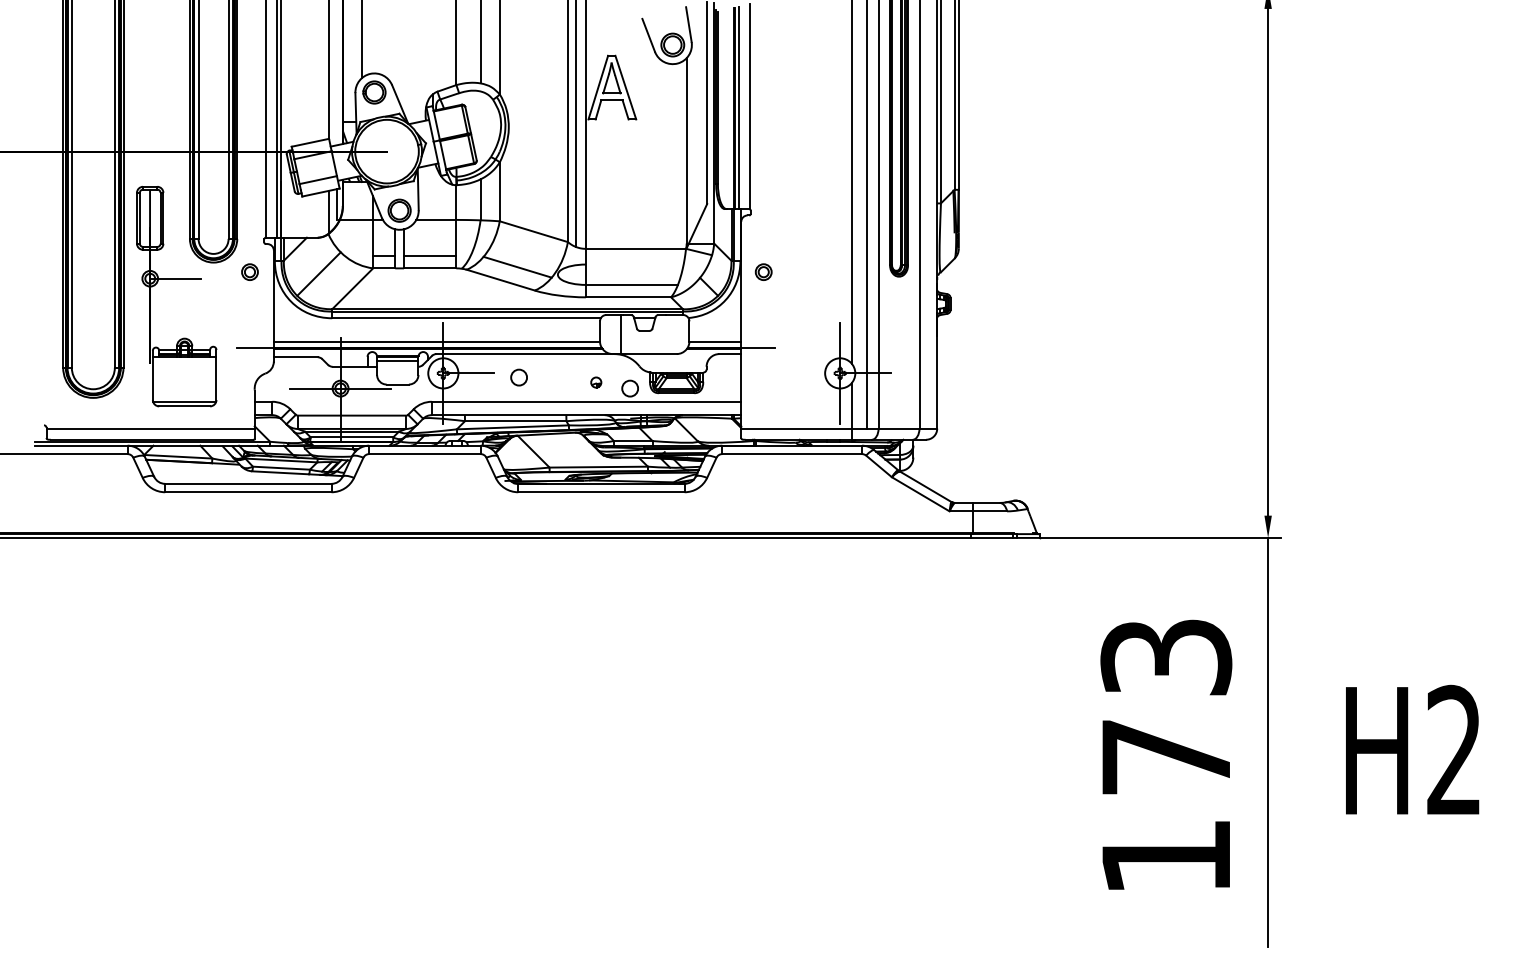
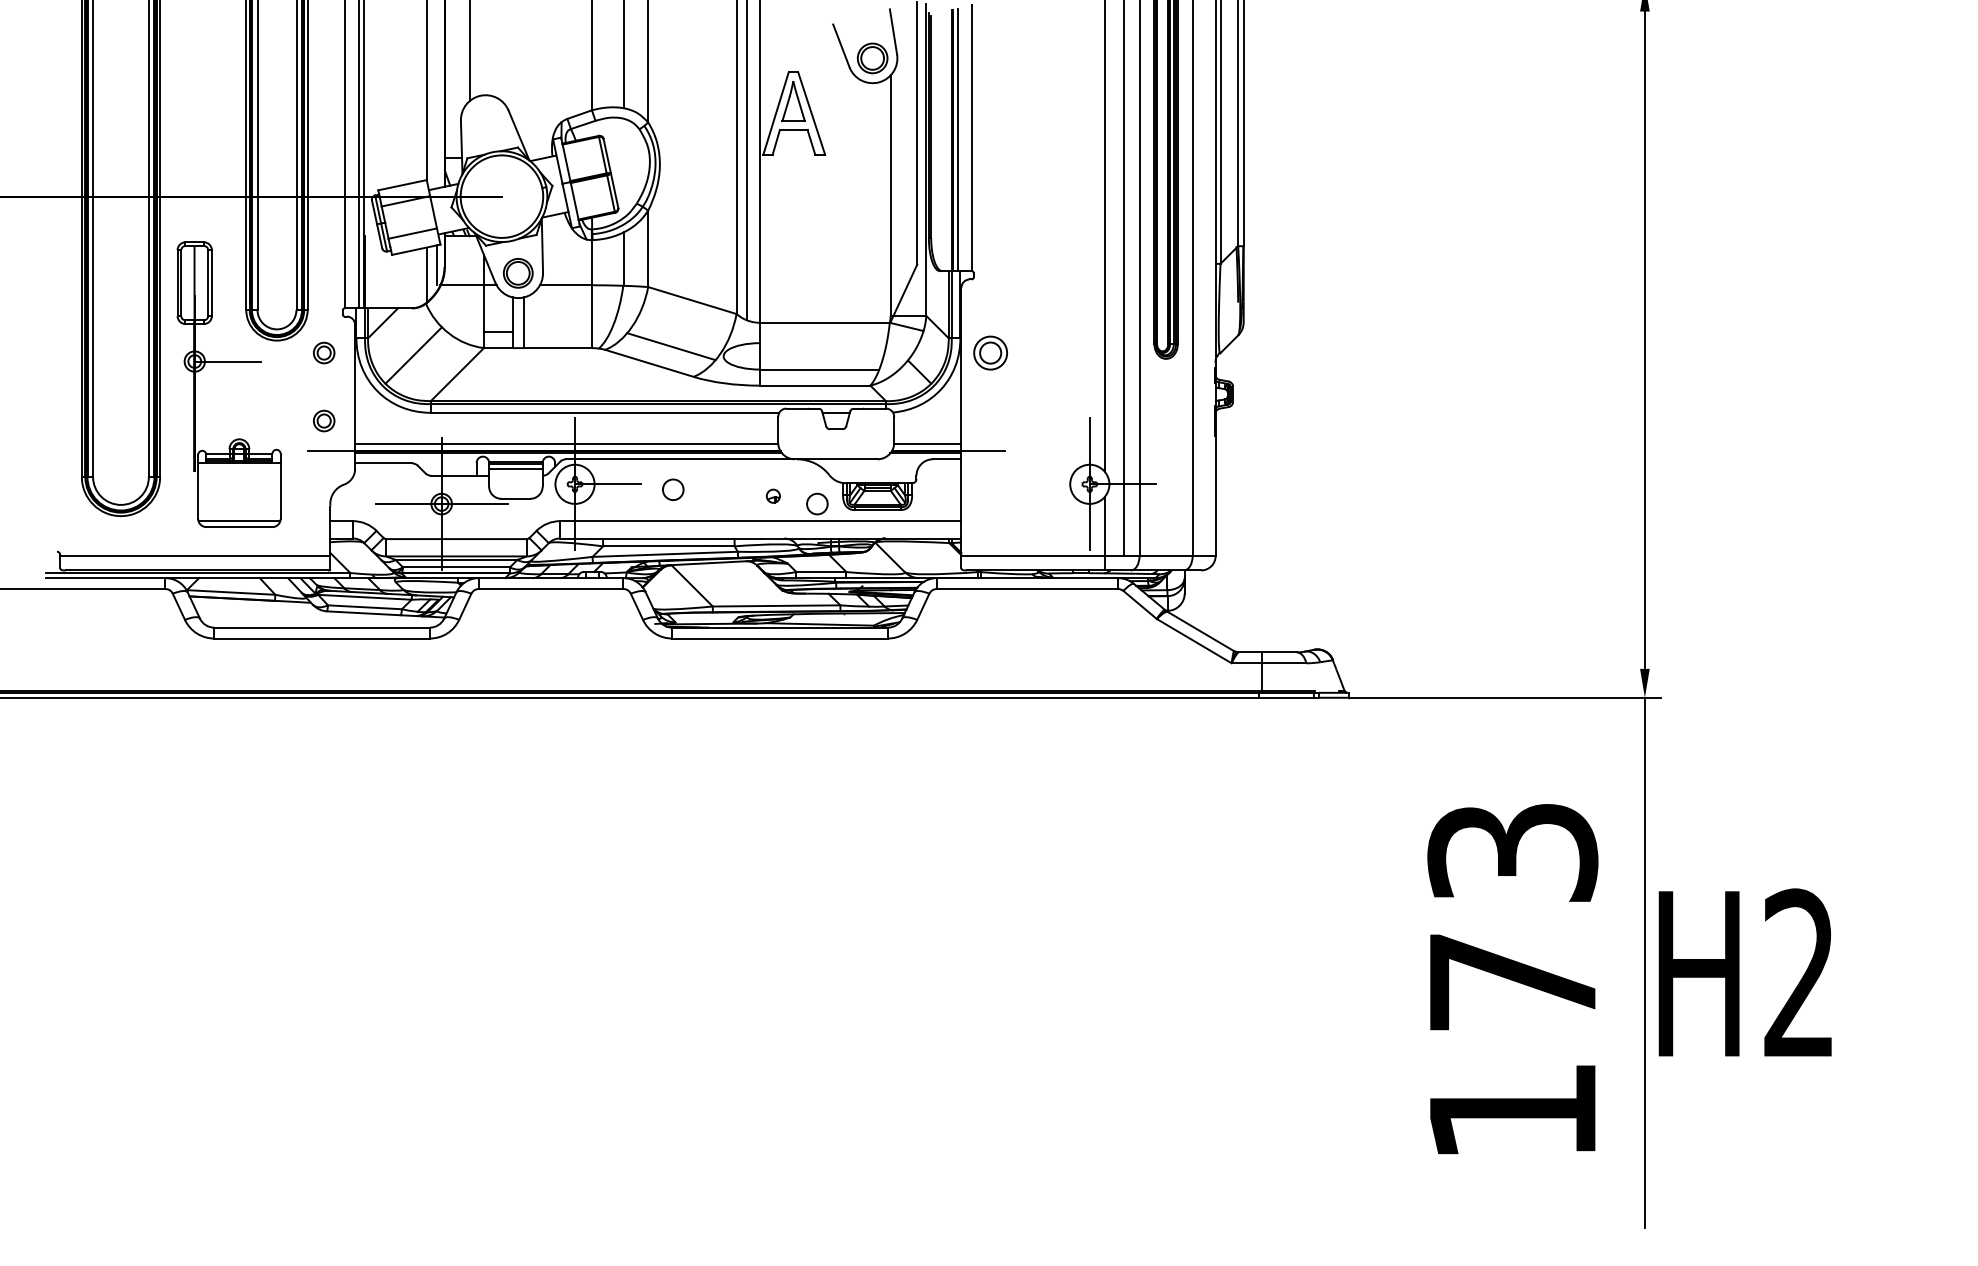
part: (374, 92) -> (485, 119), removed
line: (429, 256) -> (557, 332), removed
part: (763, 271) -> (990, 352), size x1.6
part: (250, 324) -> (324, 420), added
line: (621, 334) -> (805, 433), removed
text: (1411, 749) -> (1744, 972), moved

